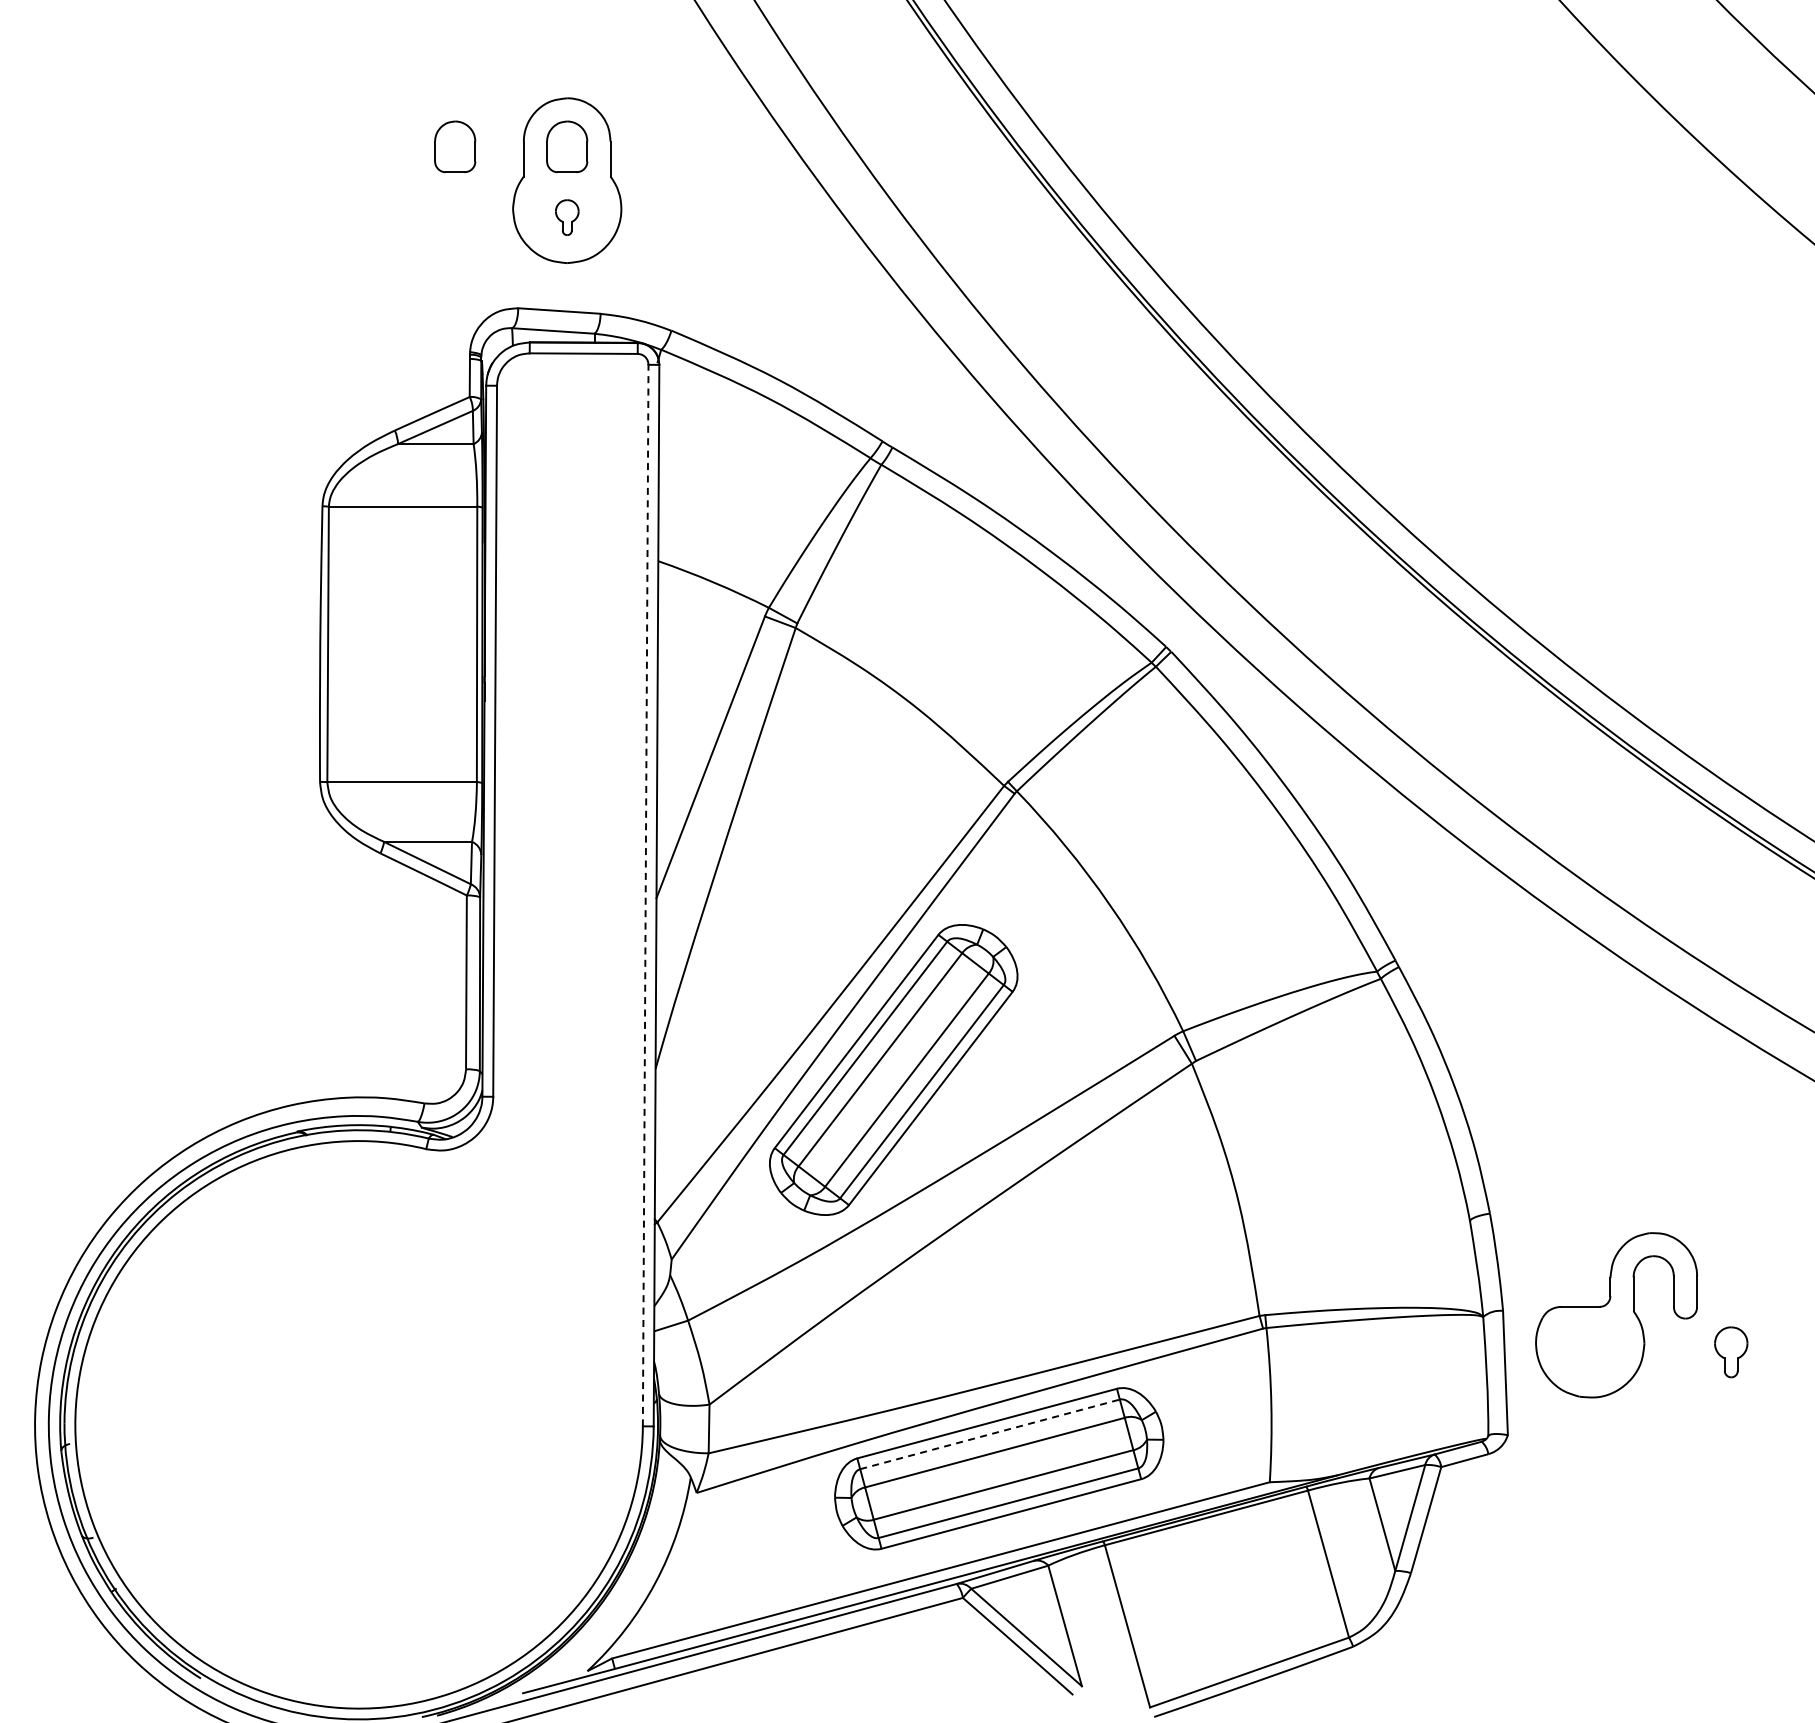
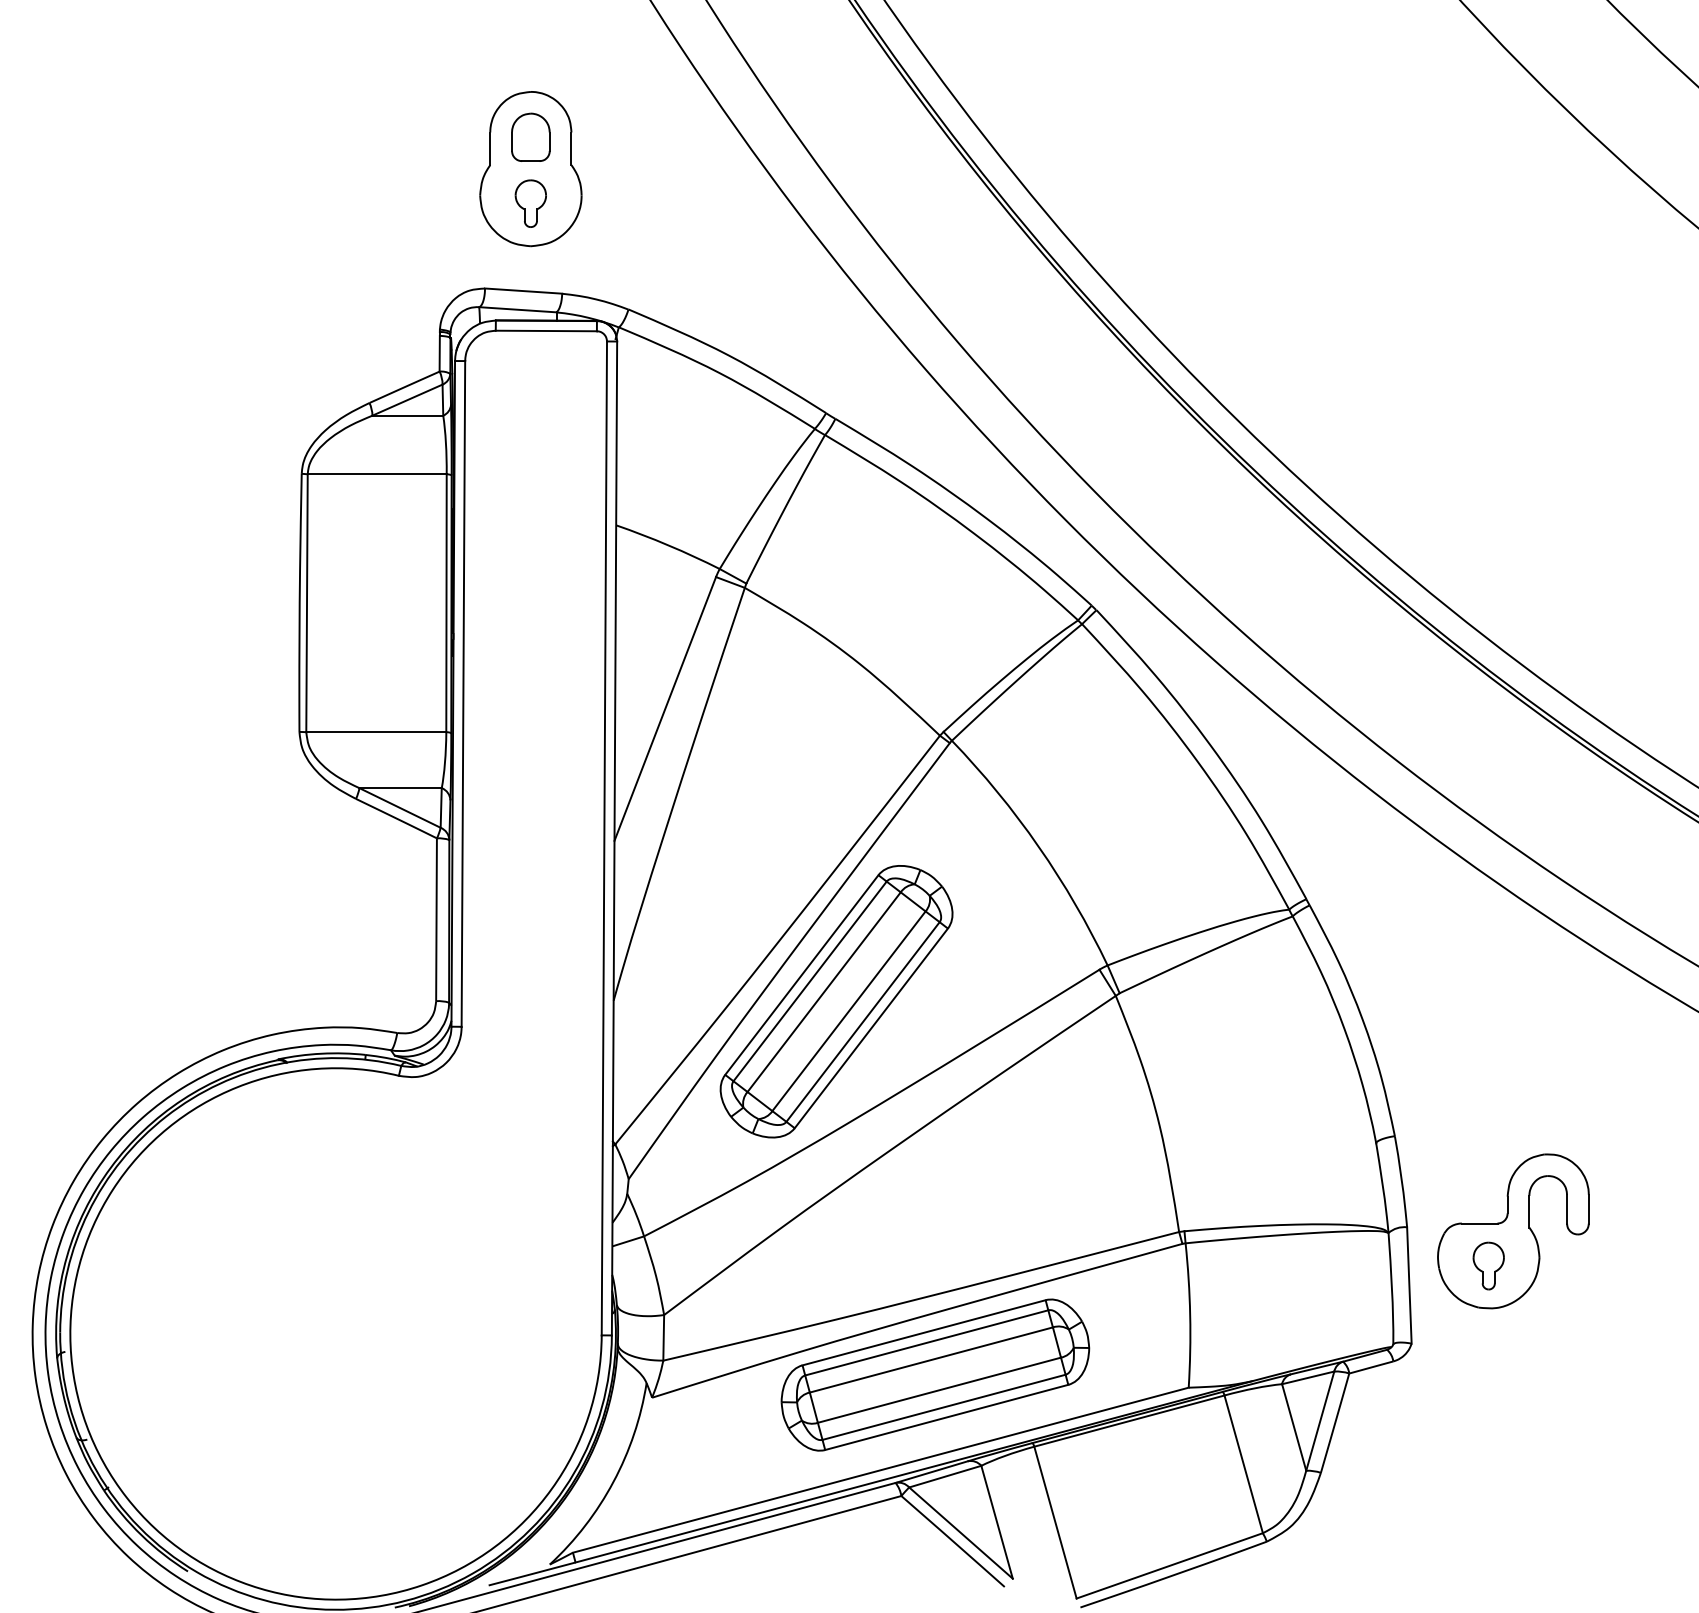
part: (455, 146) -> (426, 137), removed
part: (567, 217) -> (531, 203), size x1.43
line: (645, 895) -> (604, 838), dashed -> solid
part: (1731, 1352) -> (1488, 1266), moved
line: (990, 1434) -> (927, 1342), dashed -> solid

